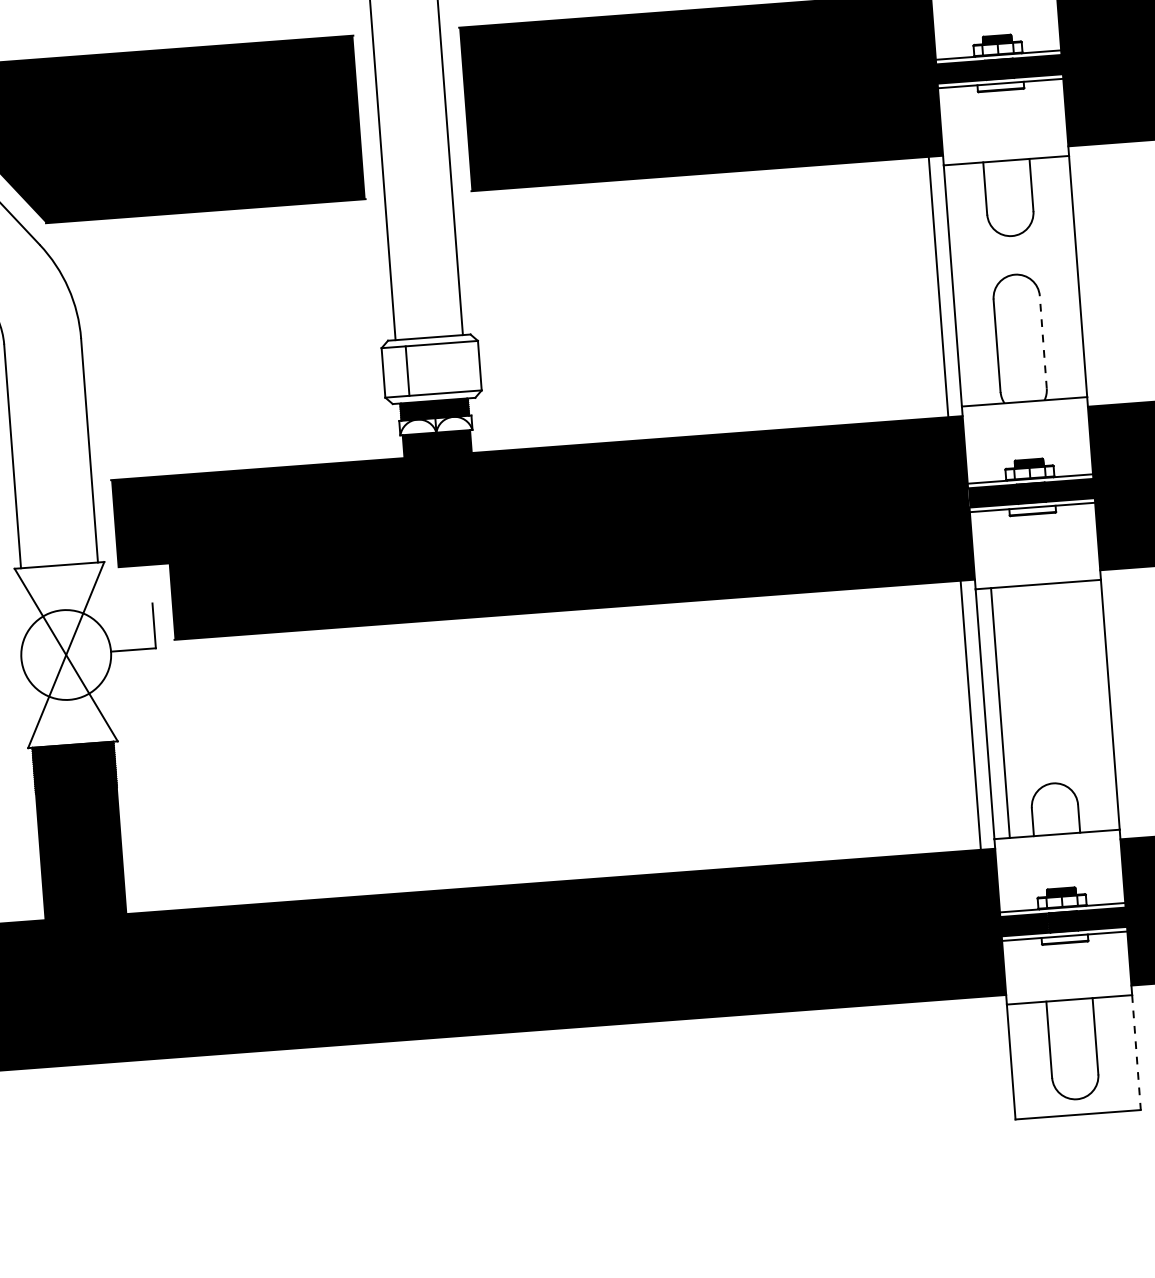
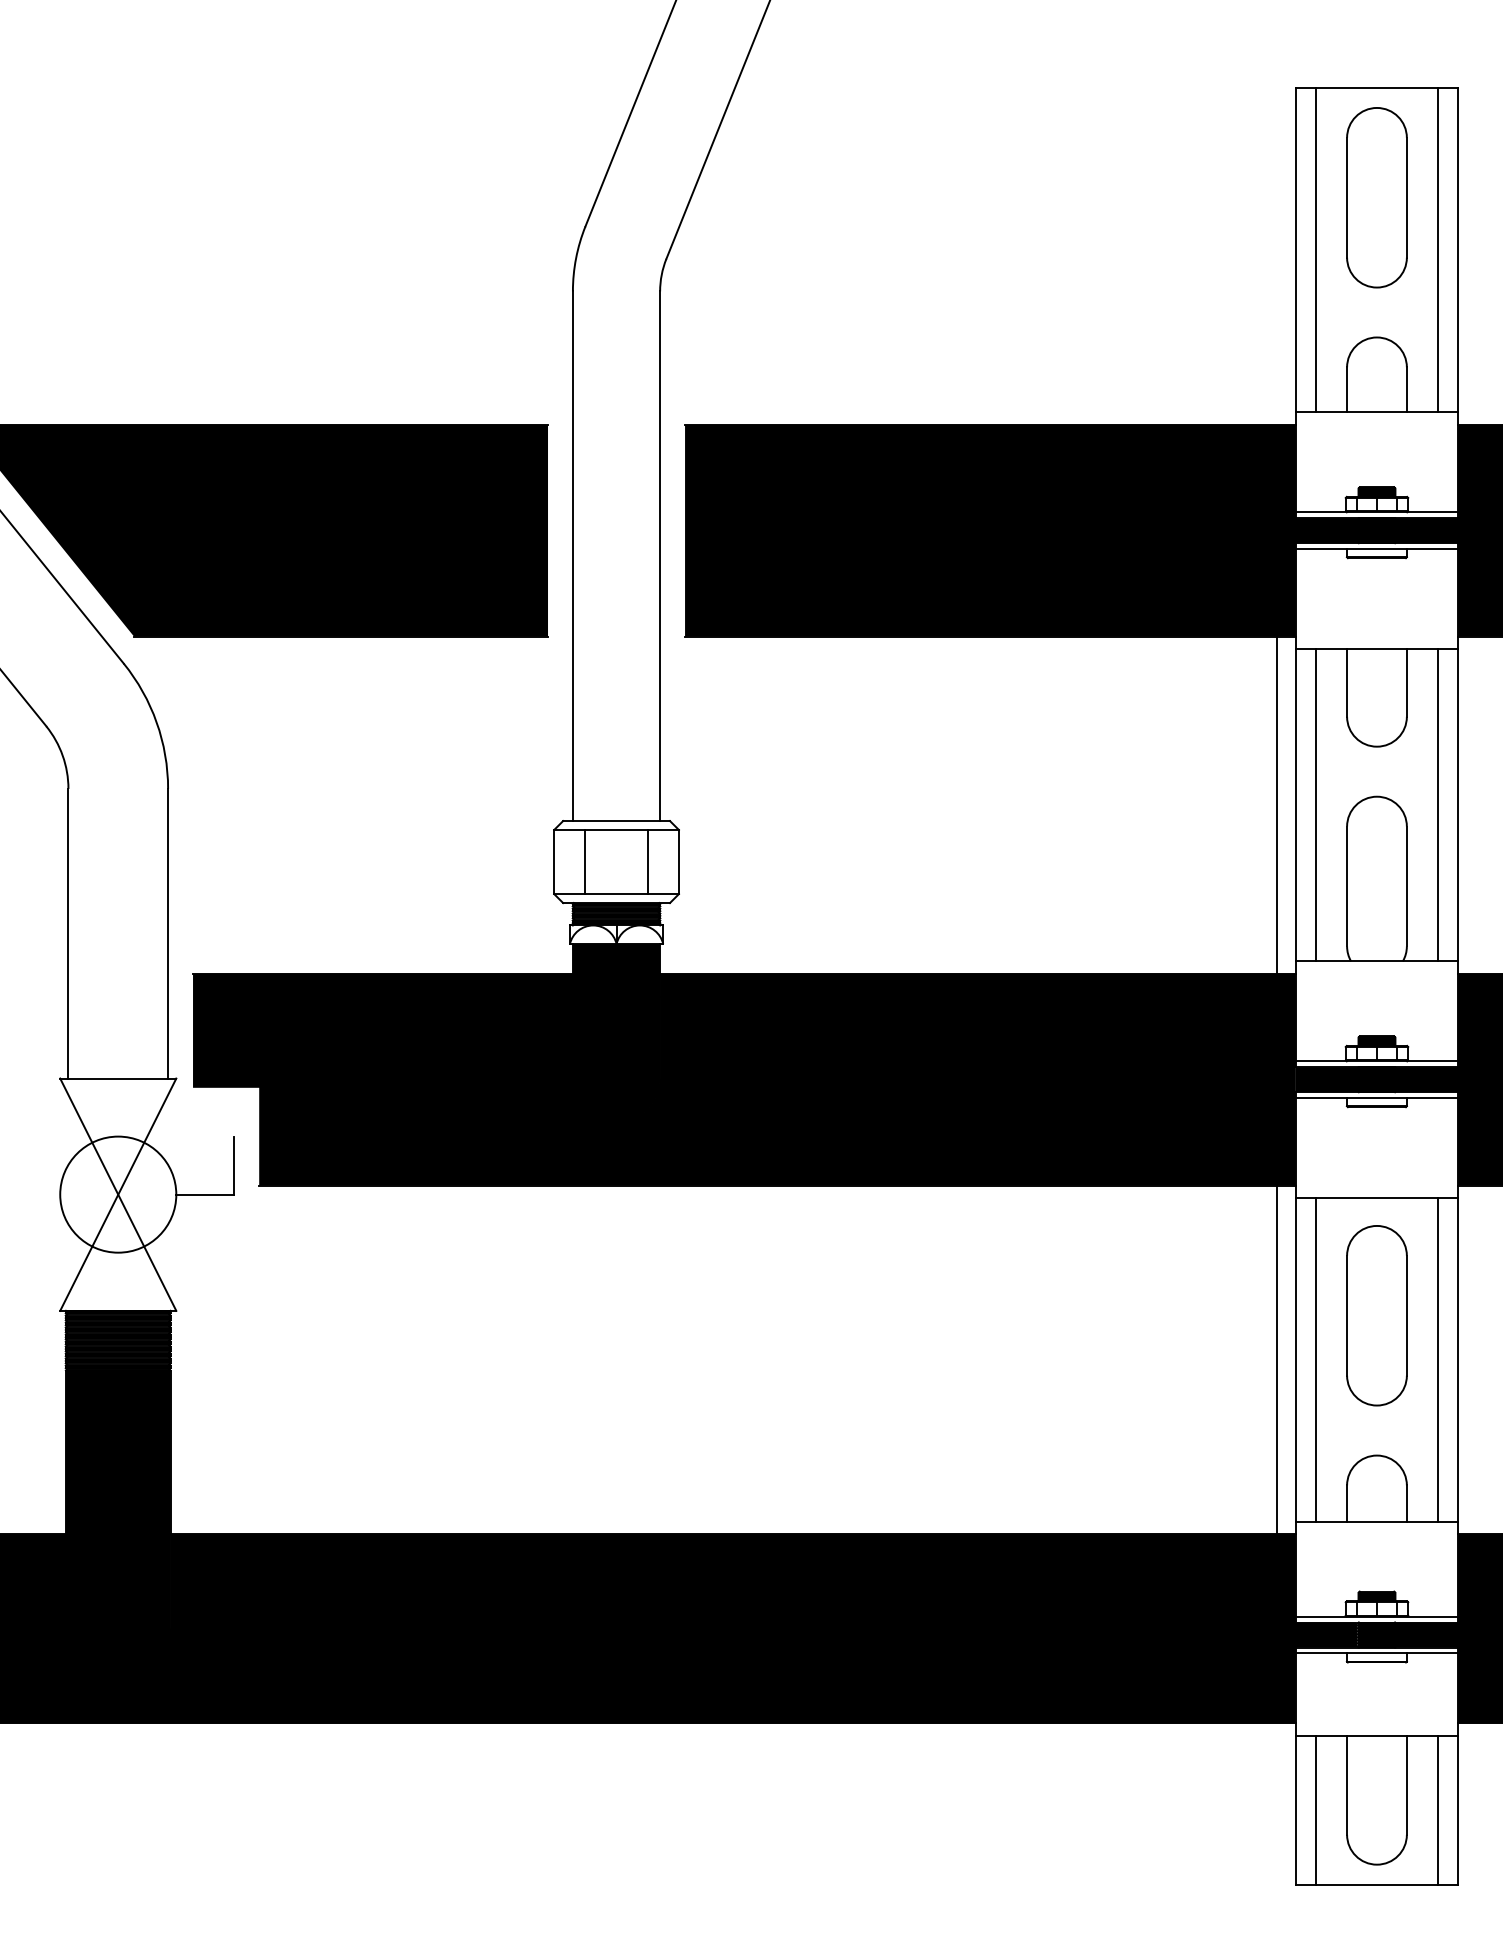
line: (1063, 277) -> (1438, 805), added
line: (968, 285) -> (1315, 805), added
line: (1043, 342) -> (1406, 886), dashed -> solid
line: (455, 367) -> (647, 862), added
part: (1044, 675) -> (1376, 1315), added
line: (1095, 705) -> (1438, 1359), added
line: (1136, 1052) -> (1458, 1810), dashed -> solid
line: (1121, 1053) -> (1438, 1809), added
line: (1026, 1060) -> (1315, 1809), added

